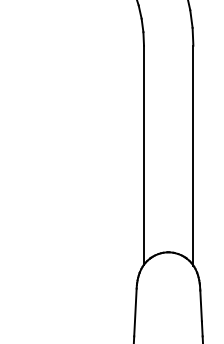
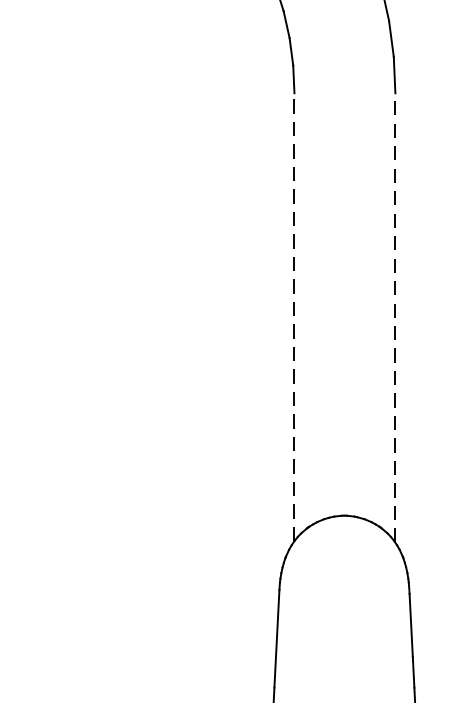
line: (144, 155) -> (295, 317), solid -> dashed
line: (193, 155) -> (395, 317), solid -> dashed

